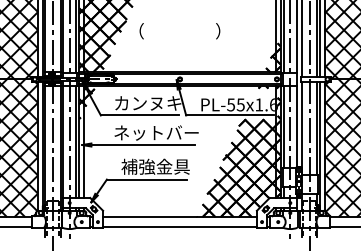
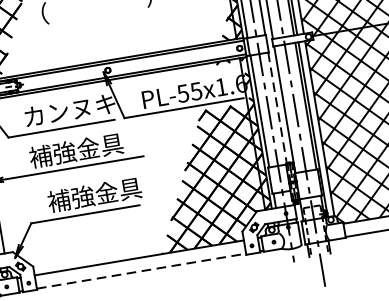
line: (296, 126) -> (277, 108), solid -> dashed
text: (155, 132) -> (86, 148), ネットバー -> 補強金具
line: (180, 226) -> (142, 270), solid -> dashed

